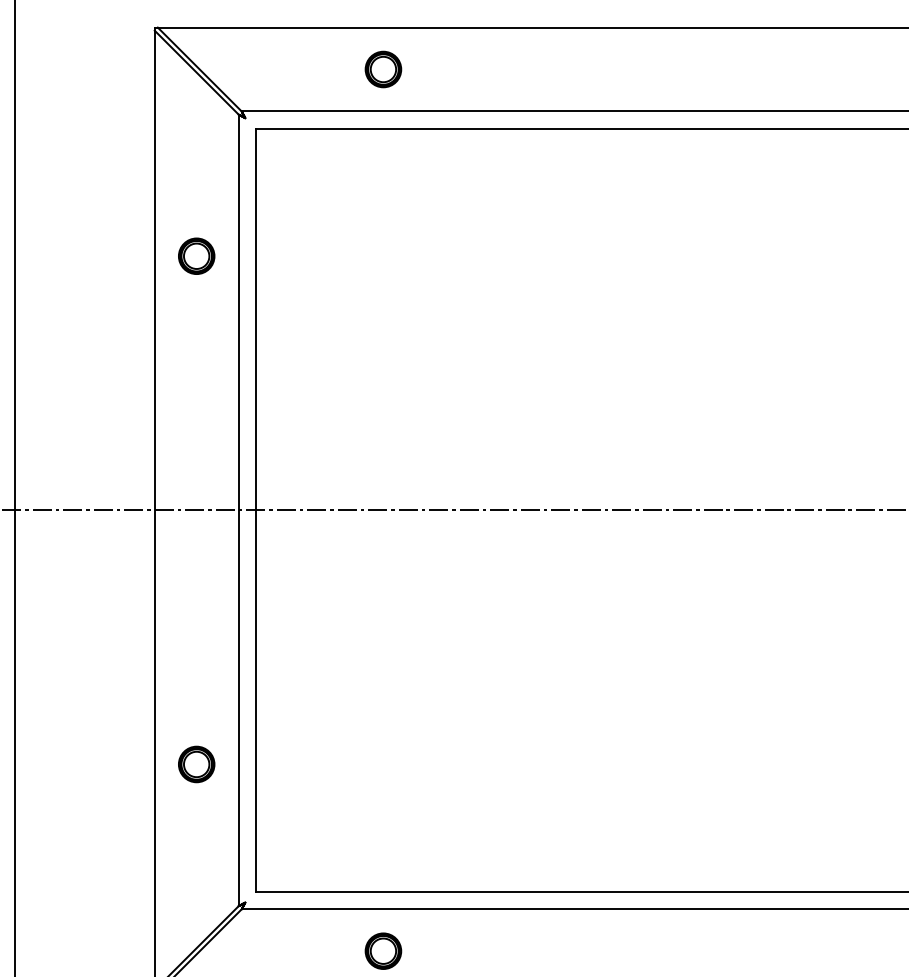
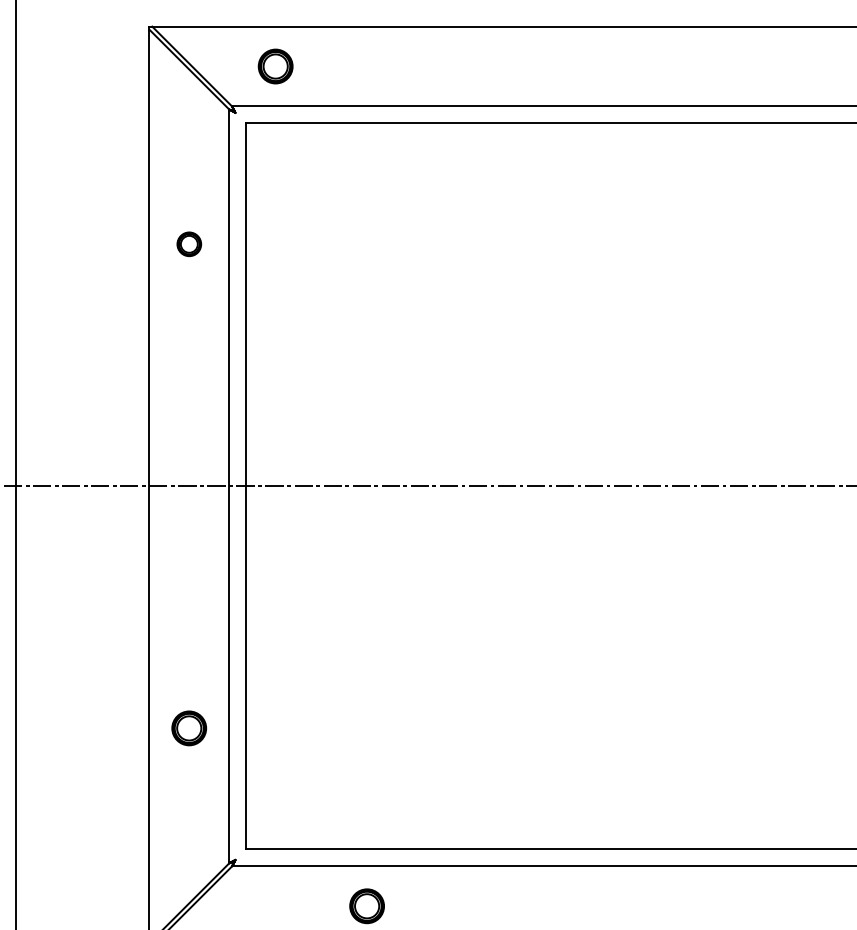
part: (383, 69) -> (275, 66), moved
part: (196, 255) -> (189, 243), size x0.7

